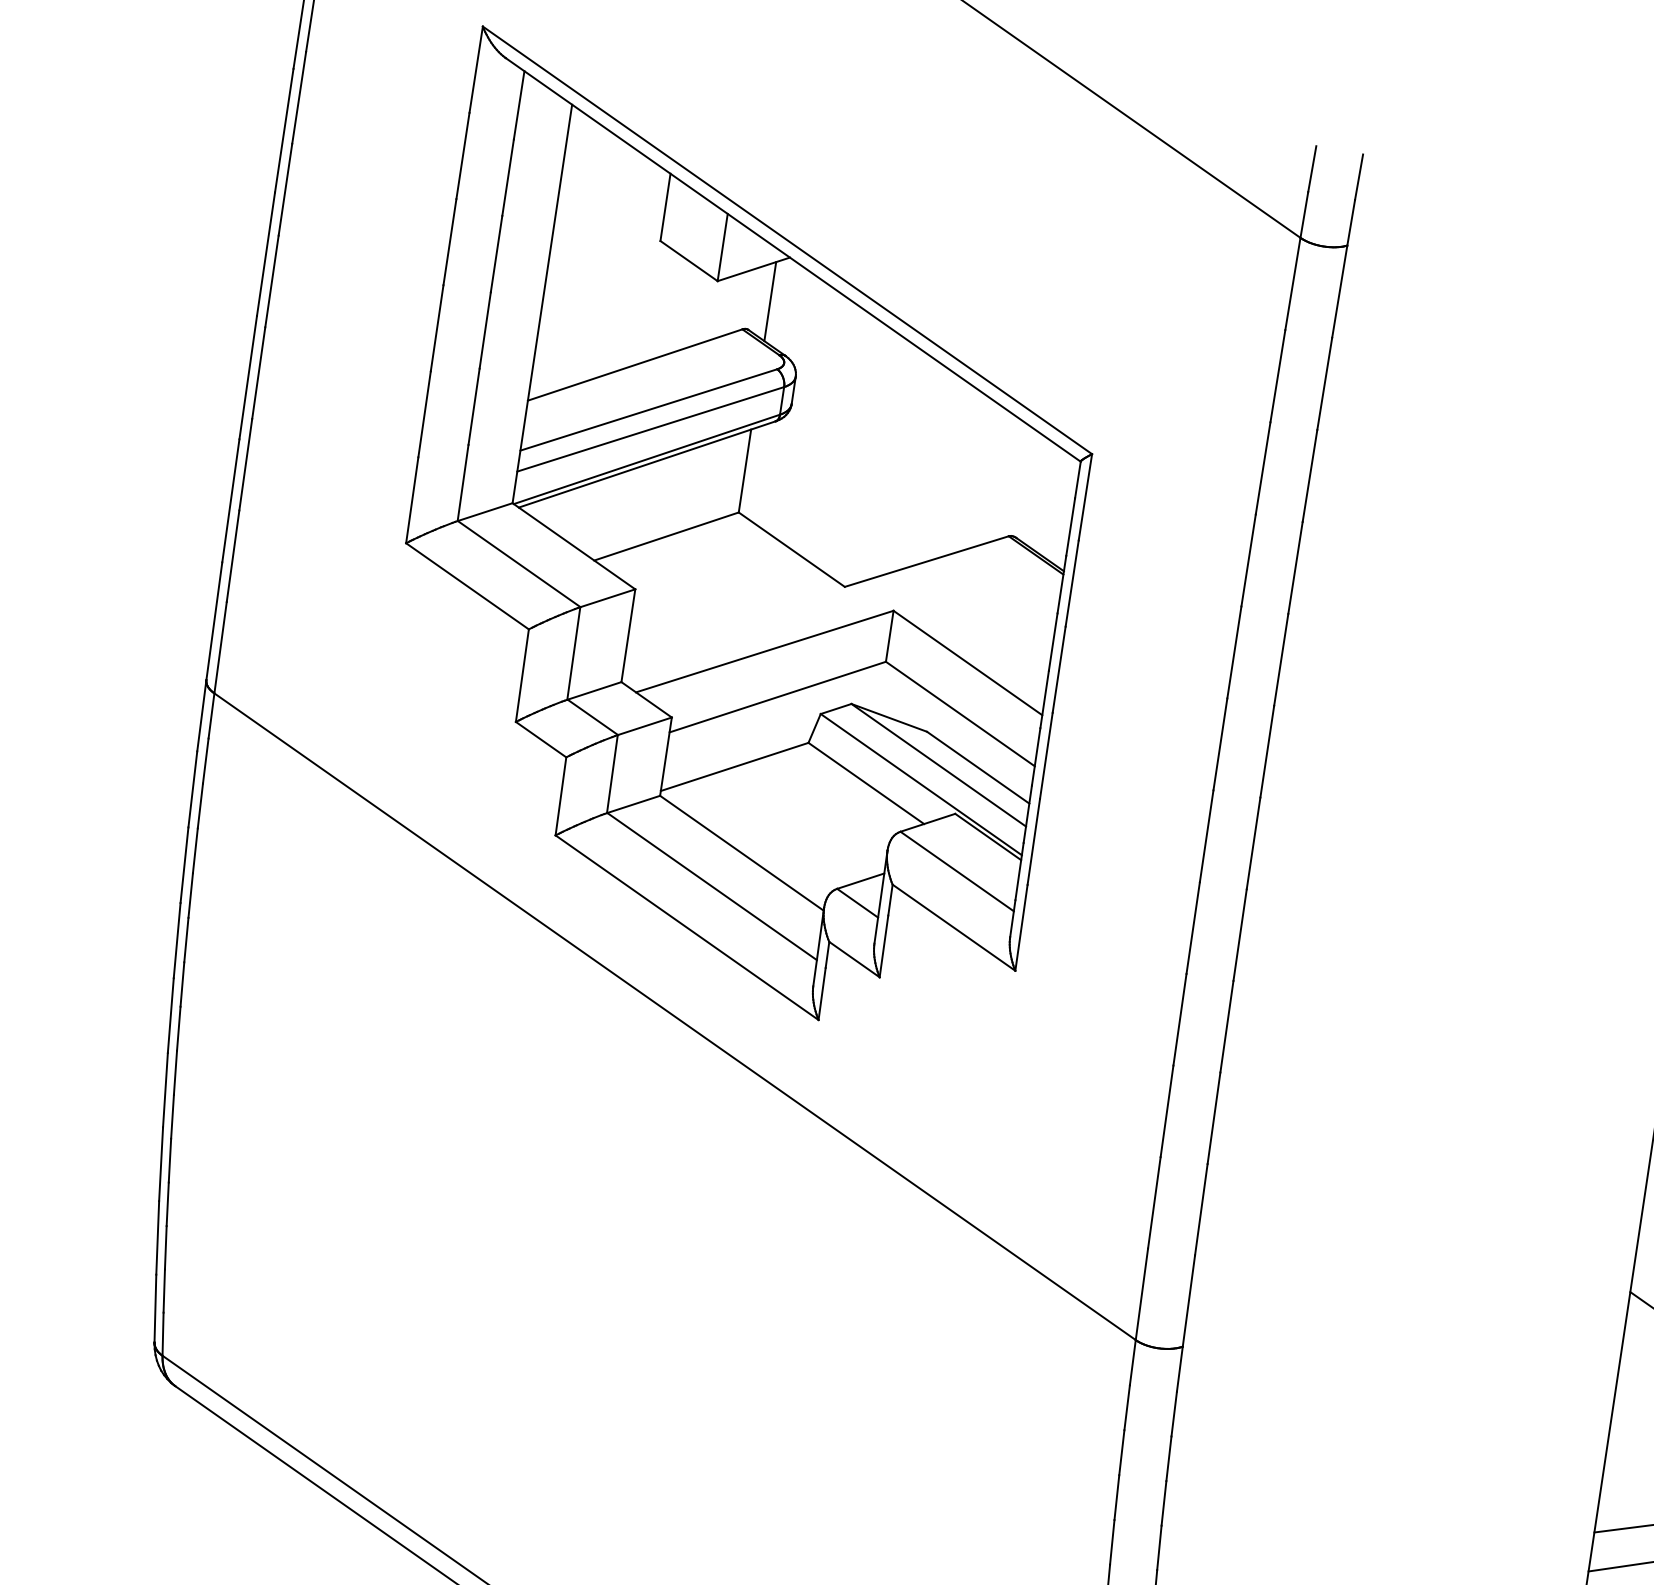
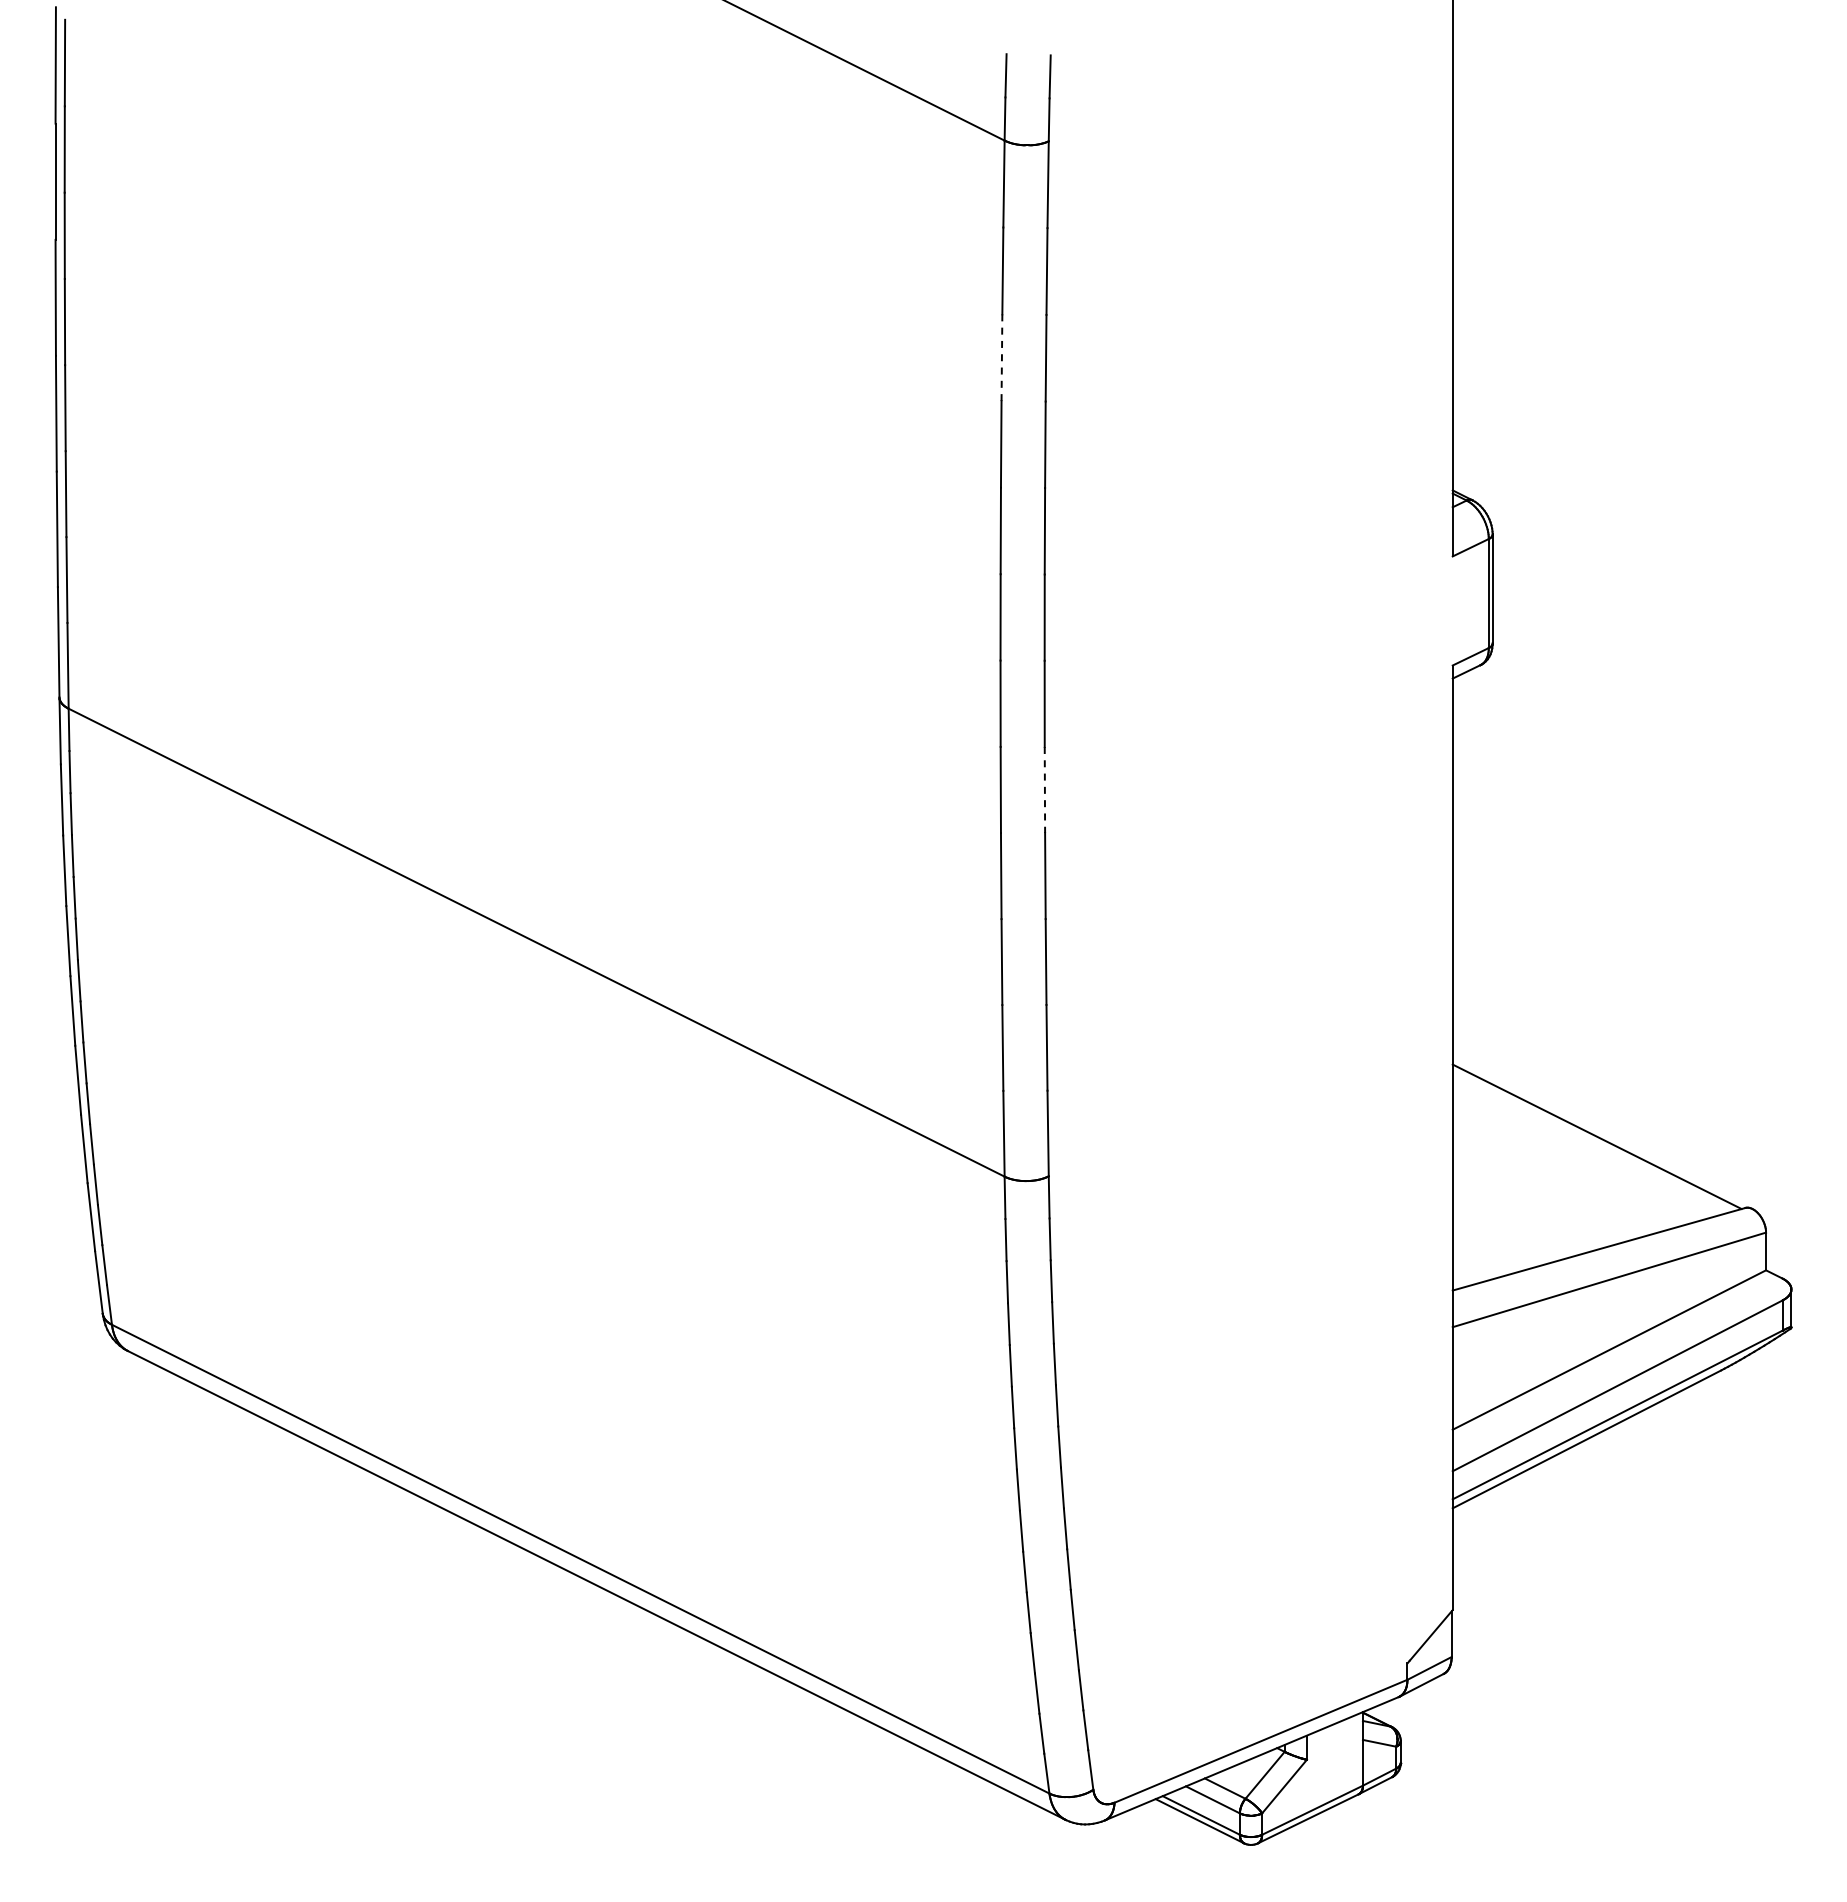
line: (1262, 469) -> (1001, 358), solid -> dashed
part: (743, 536) -> (533, 491), removed
line: (1239, 935) -> (1044, 790), solid -> dashed

